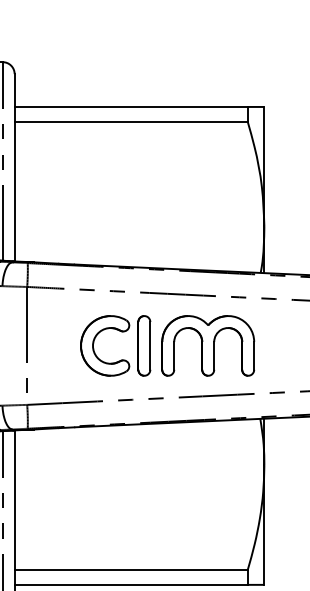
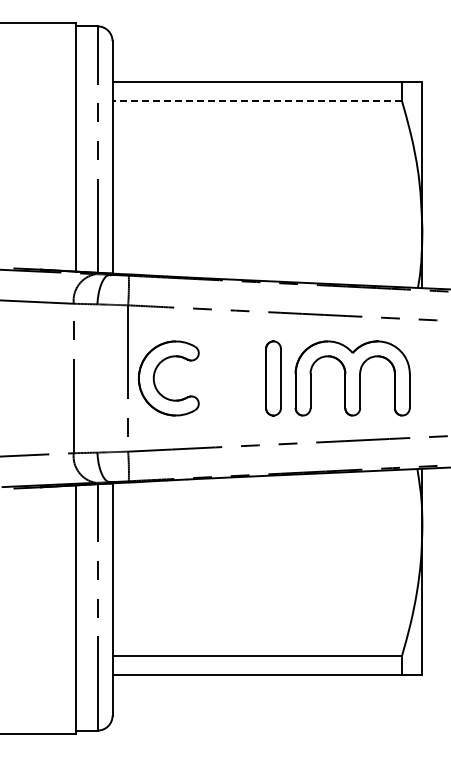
line: (131, 121) -> (257, 100), solid -> dashed
part: (94, 342) -> (155, 374), moved

